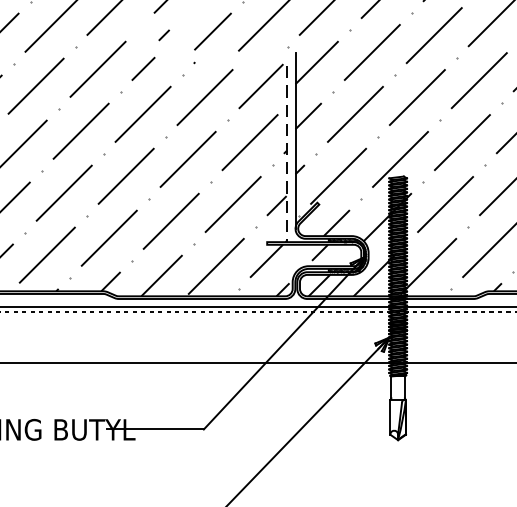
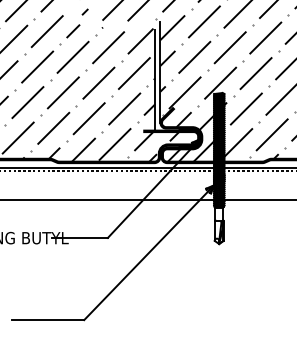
line: (286, 154) -> (155, 80), dashed -> solid

